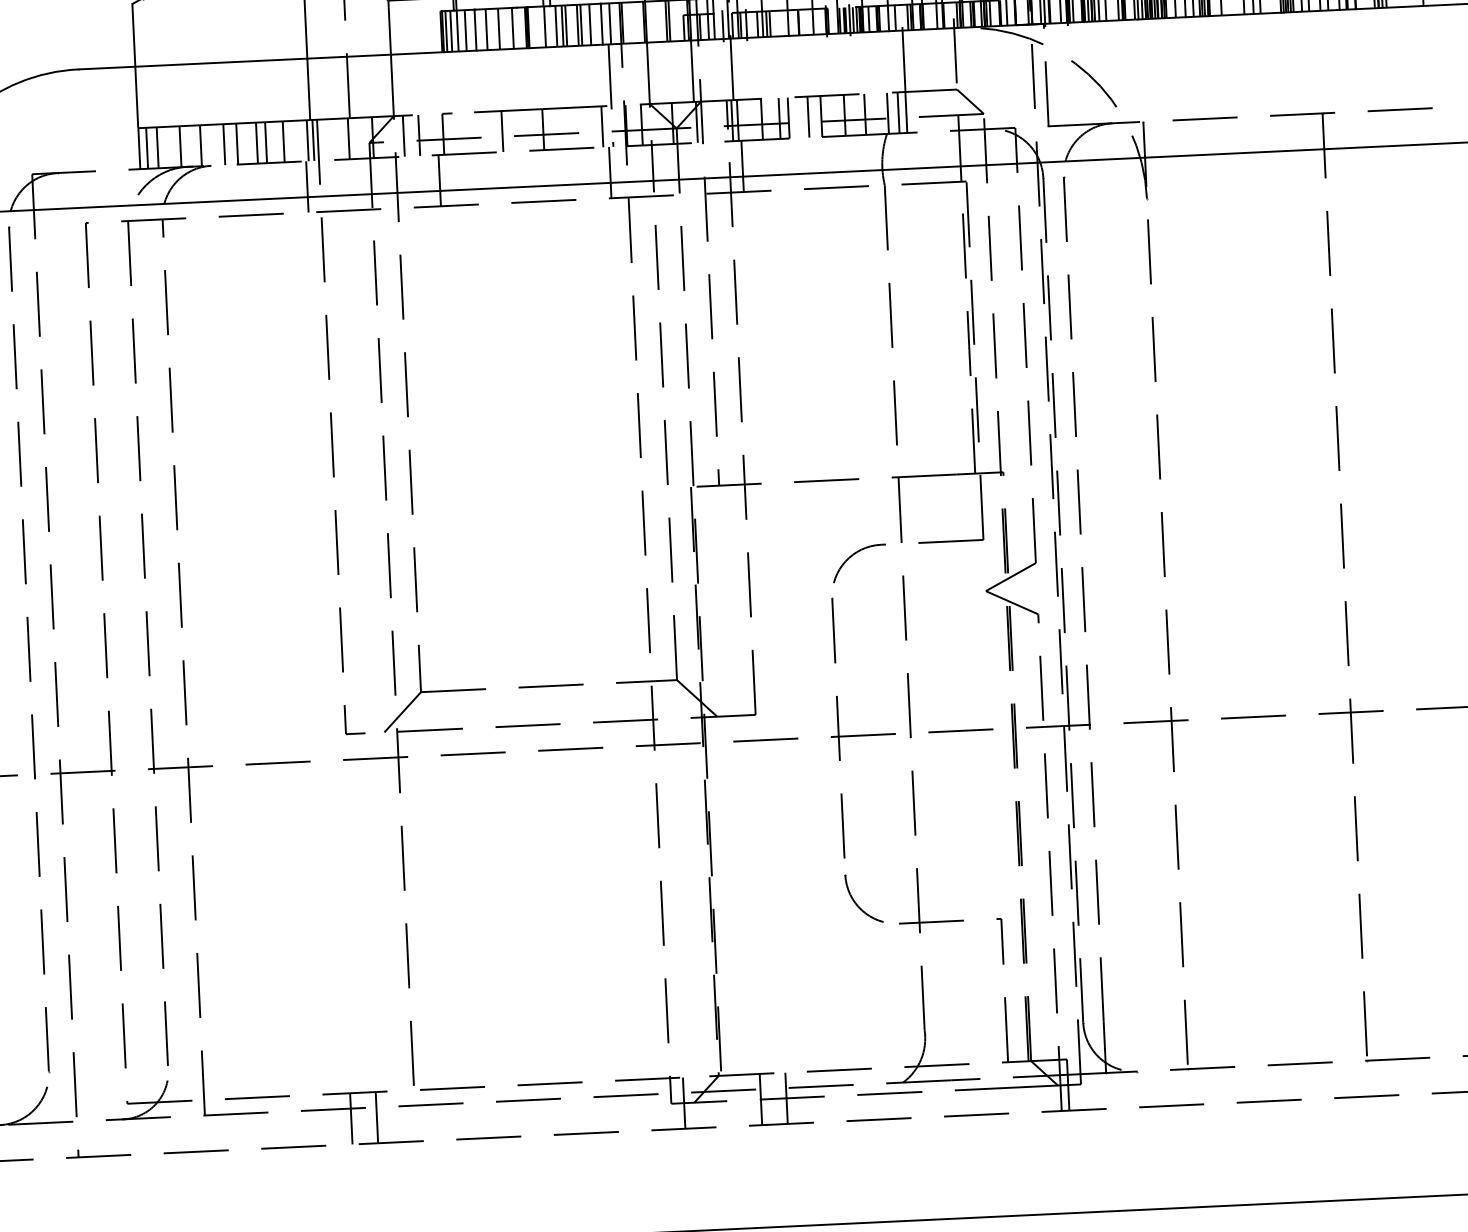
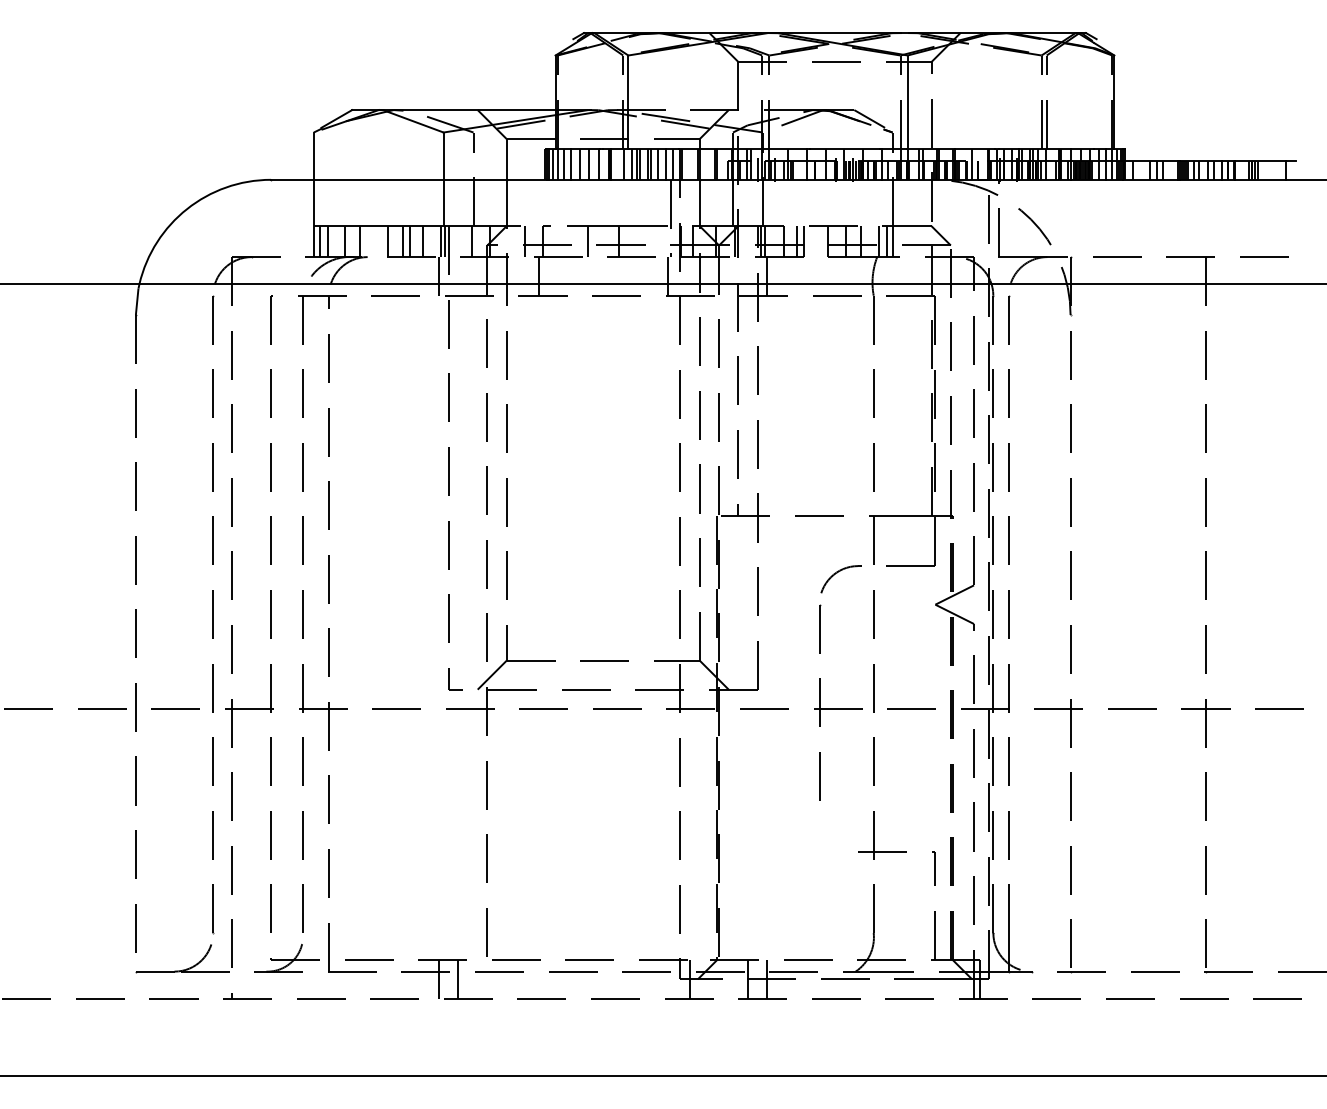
line: (808, 116) -> (818, 241), removed
line: (602, 126) -> (663, 241), removed
line: (403, 136) -> (513, 241), removed
line: (224, 144) -> (378, 241), removed
part: (863, 898) -> (832, 831), removed

